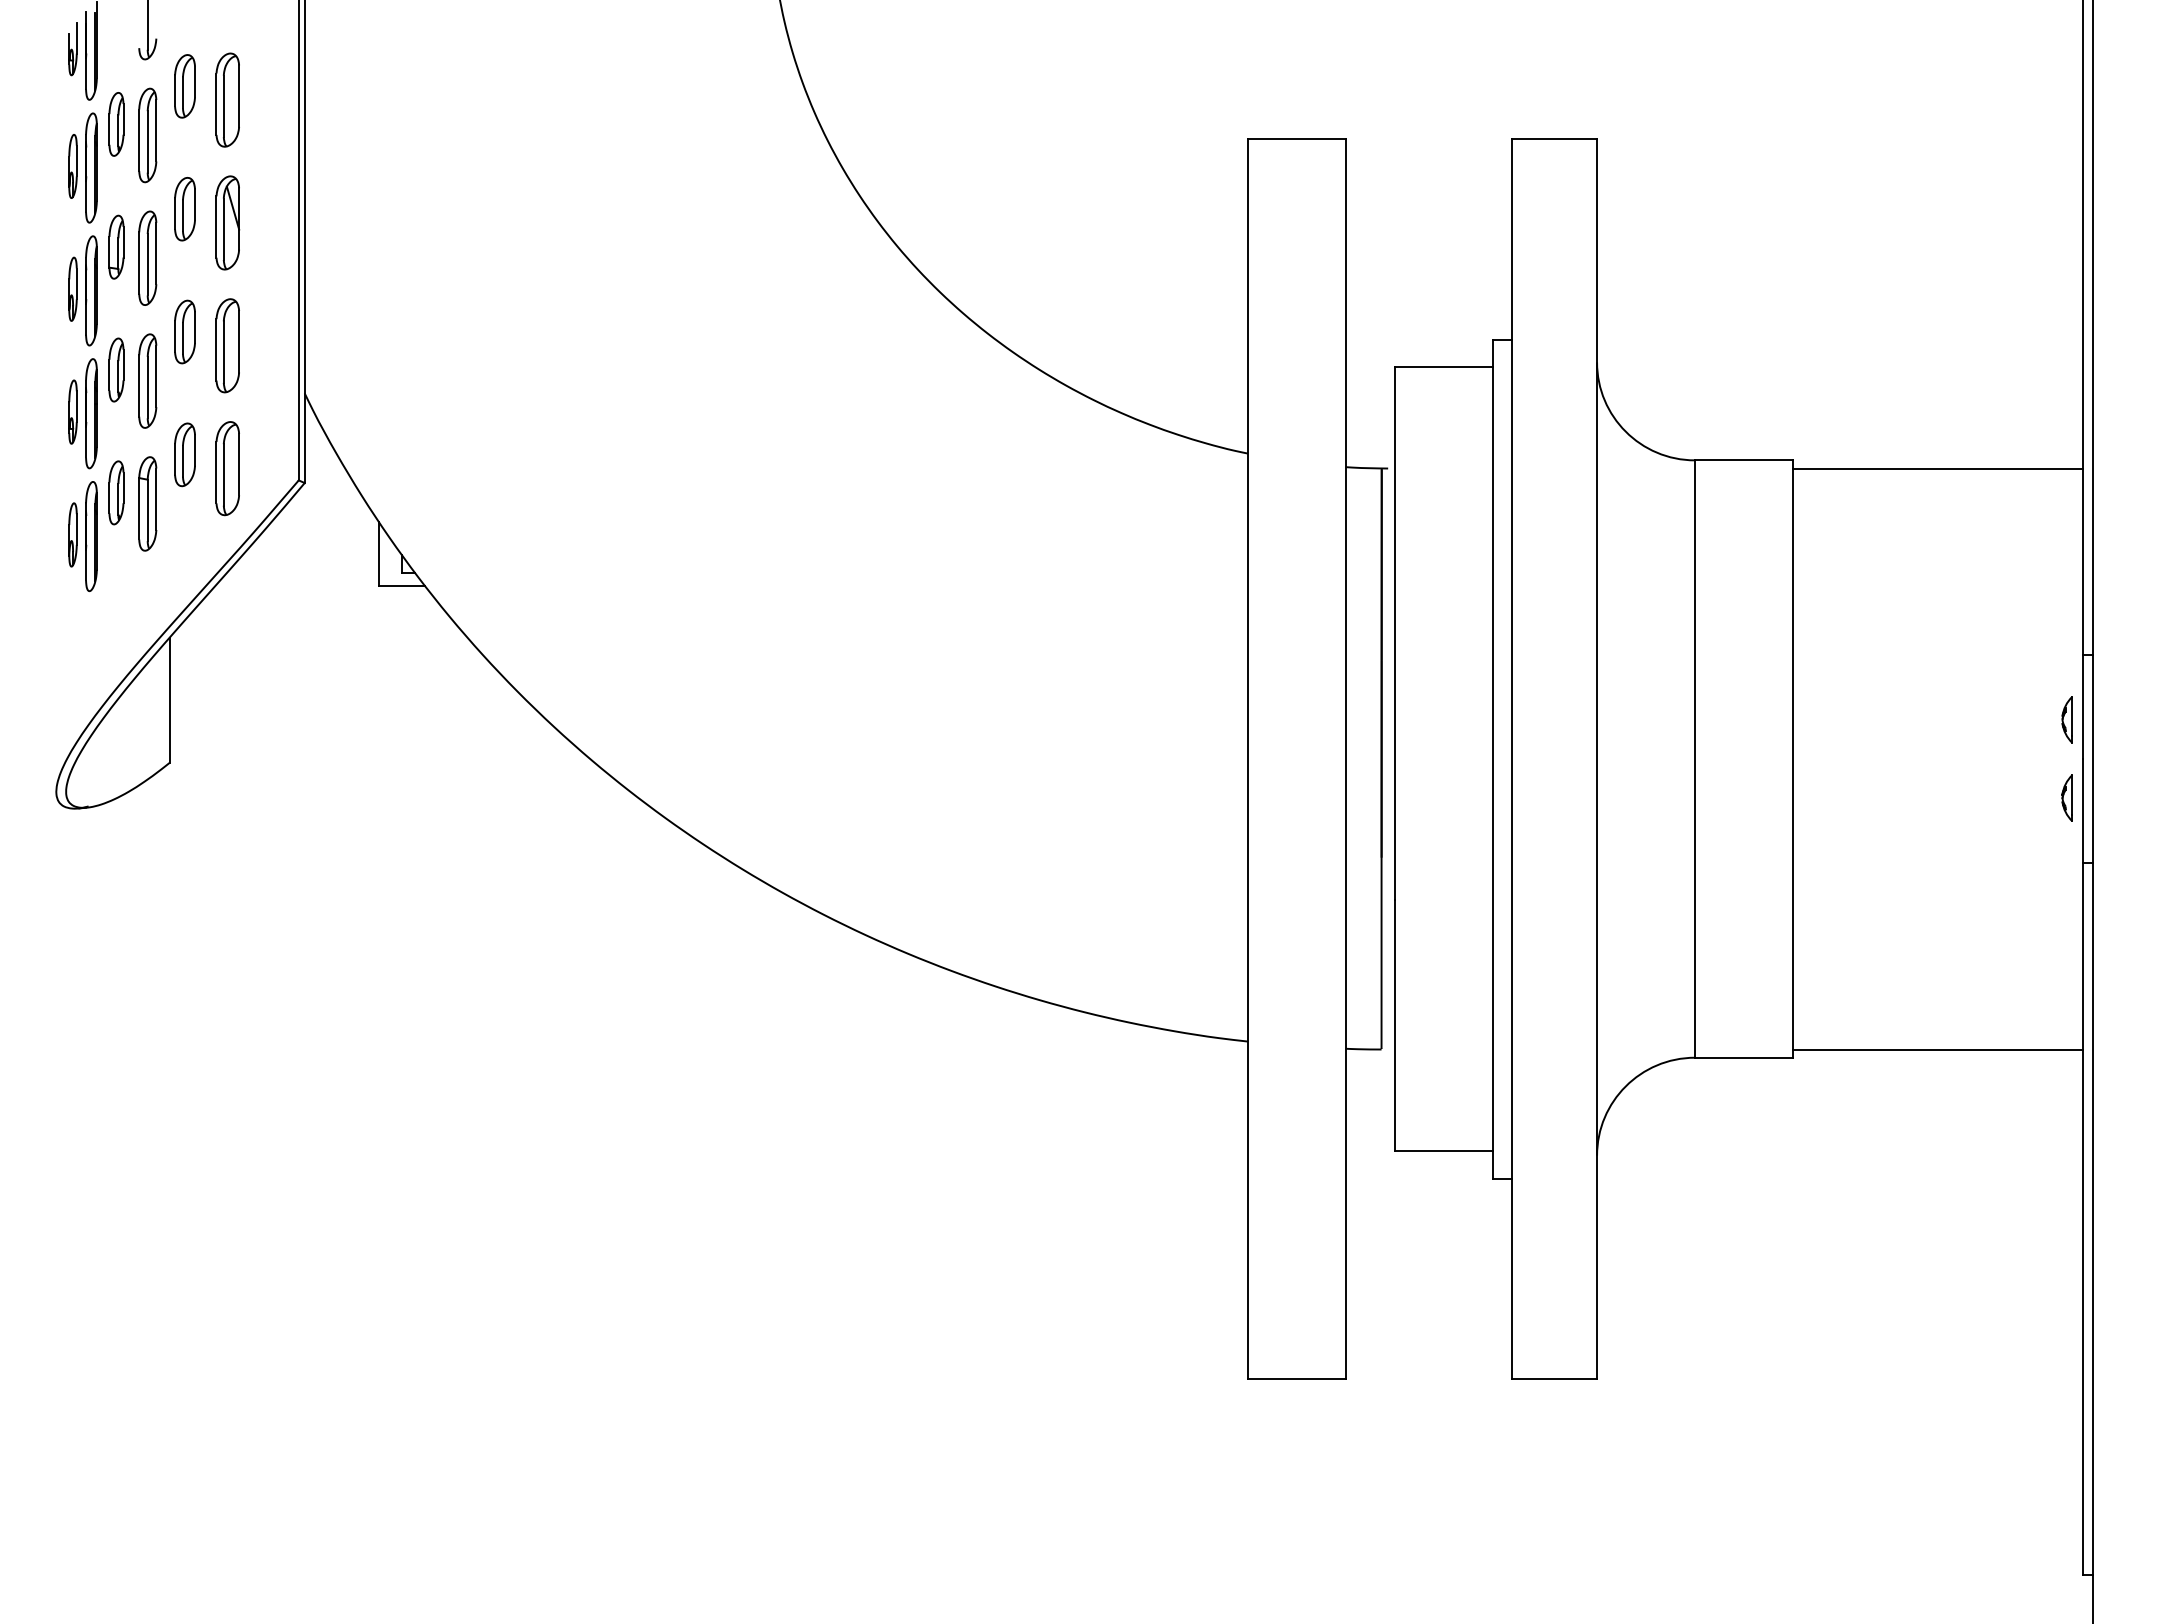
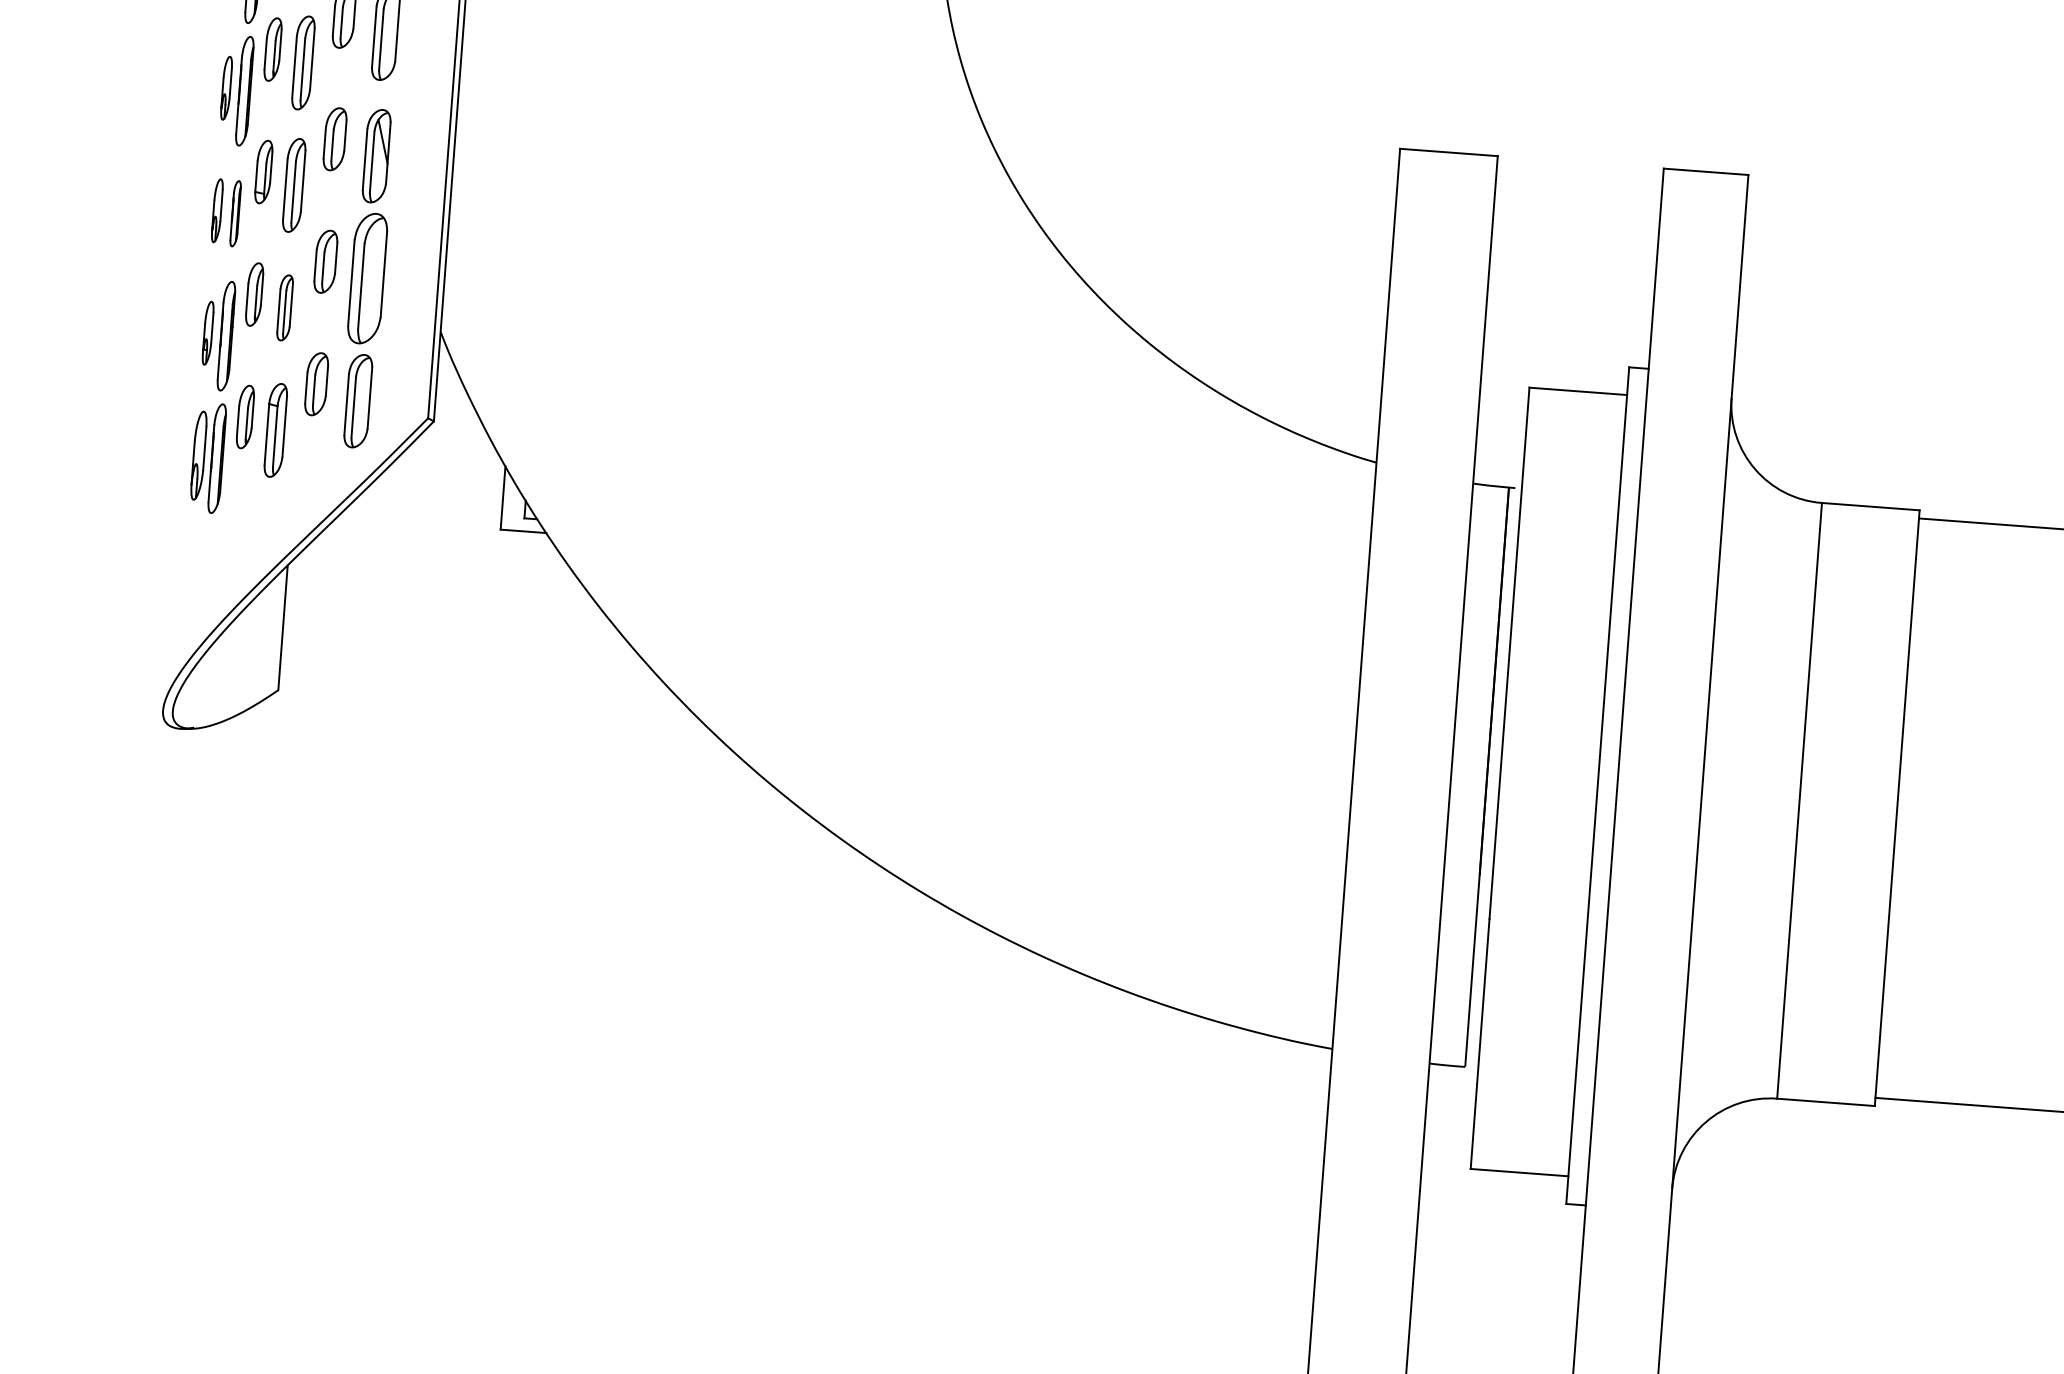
part: (91, 290) -> (235, 213), size x0.6
part: (227, 345) -> (367, 278), size x1.4
part: (147, 380) -> (284, 307), size x0.7
part: (72, 534) -> (198, 455), size x1.4

